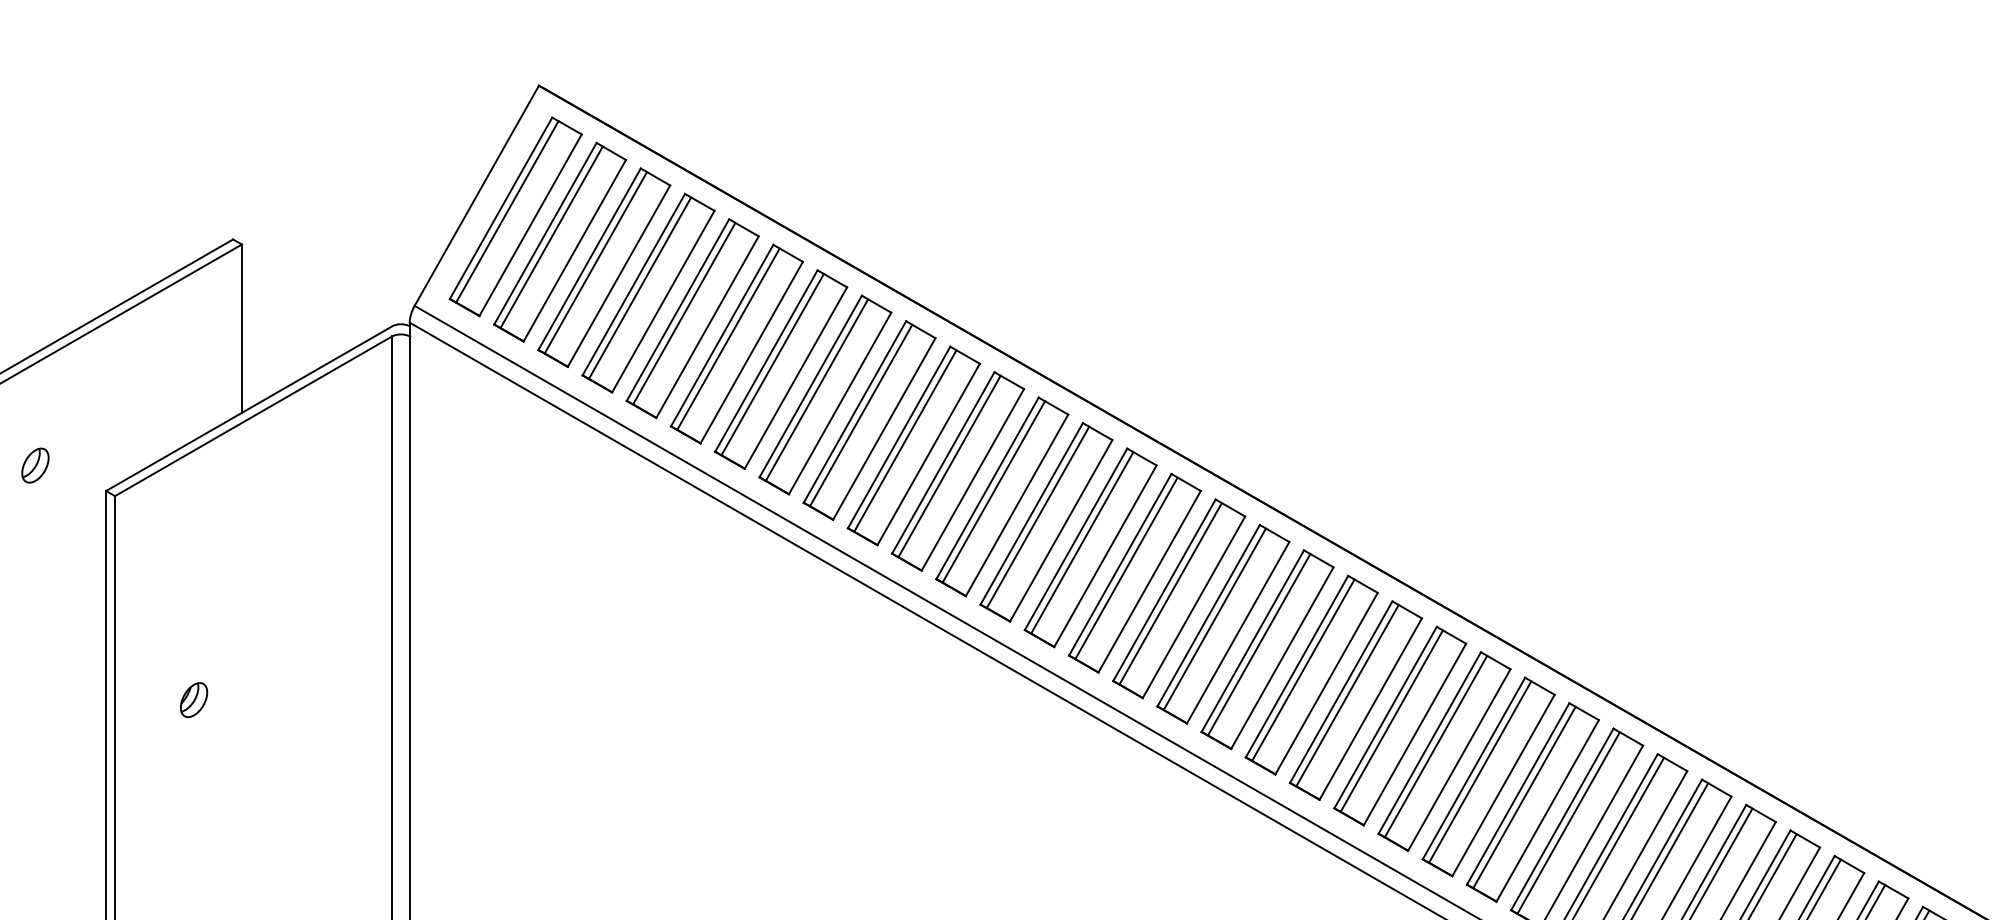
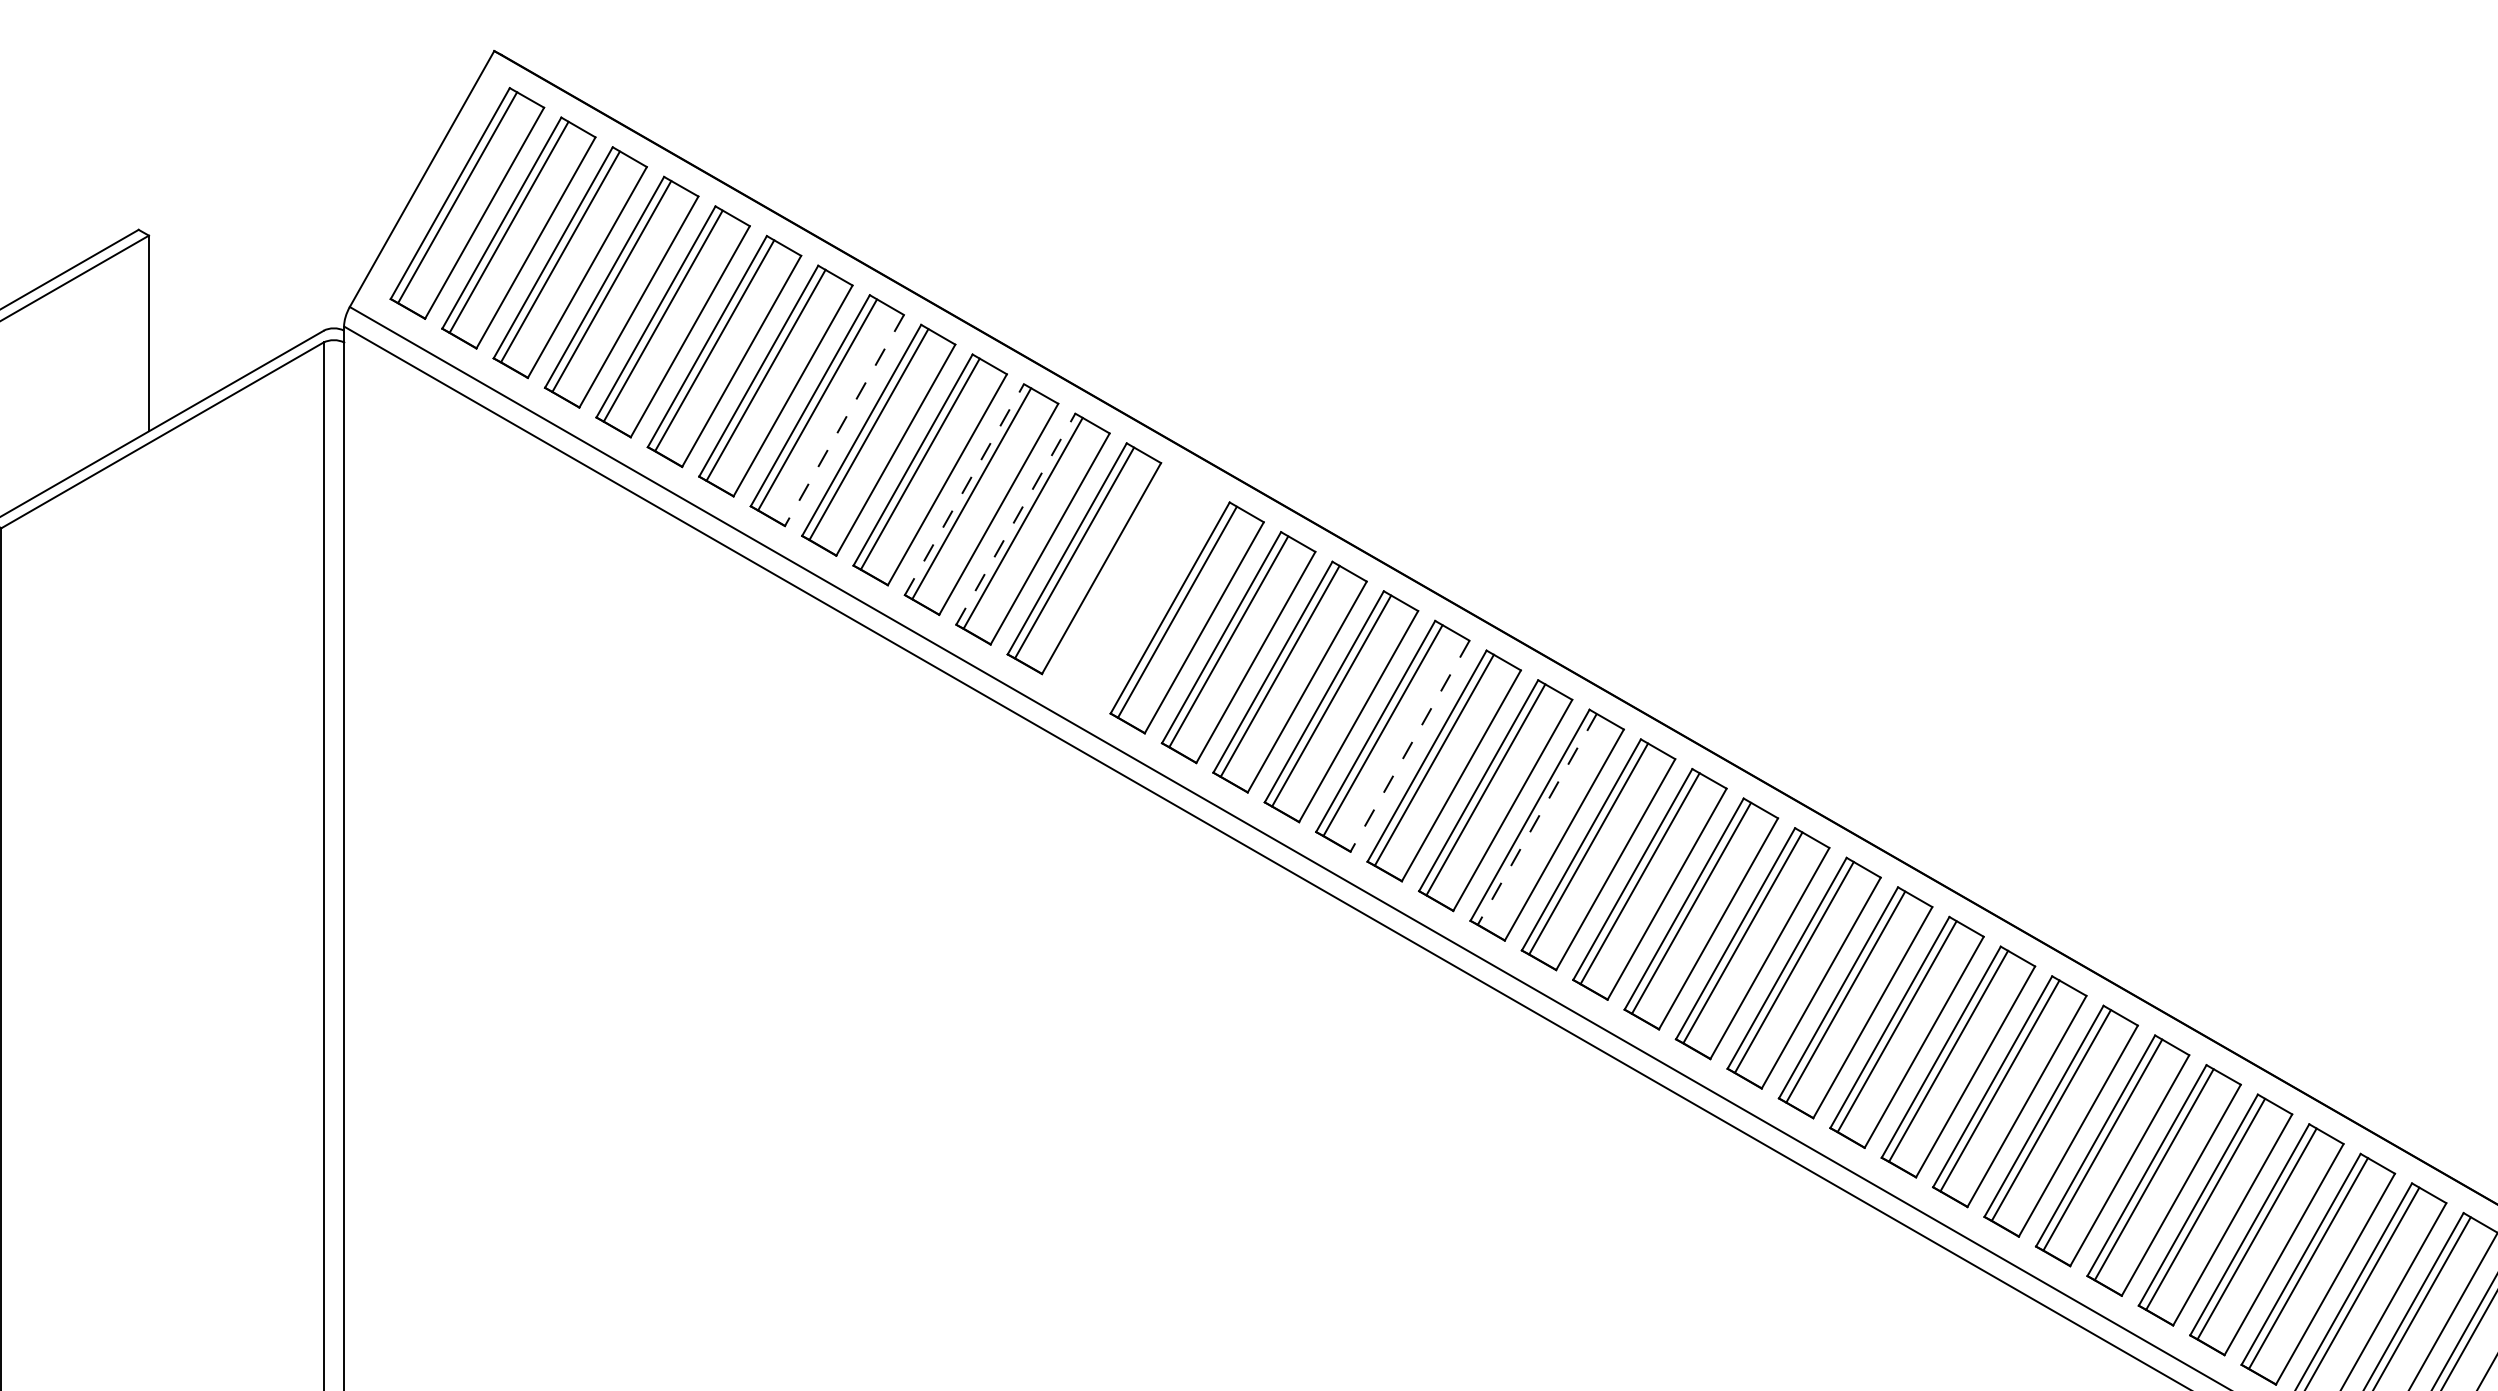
line: (840, 403) -> (844, 420), solid -> dashed
line: (943, 462) -> (964, 489), solid -> dashed
line: (988, 487) -> (1016, 518), solid -> dashed
part: (1090, 547) -> (1135, 587), removed
line: (1326, 683) -> (1409, 746), solid -> dashed
part: (194, 700) -> (93, 765), removed
line: (1436, 746) -> (1537, 819), solid -> dashed

